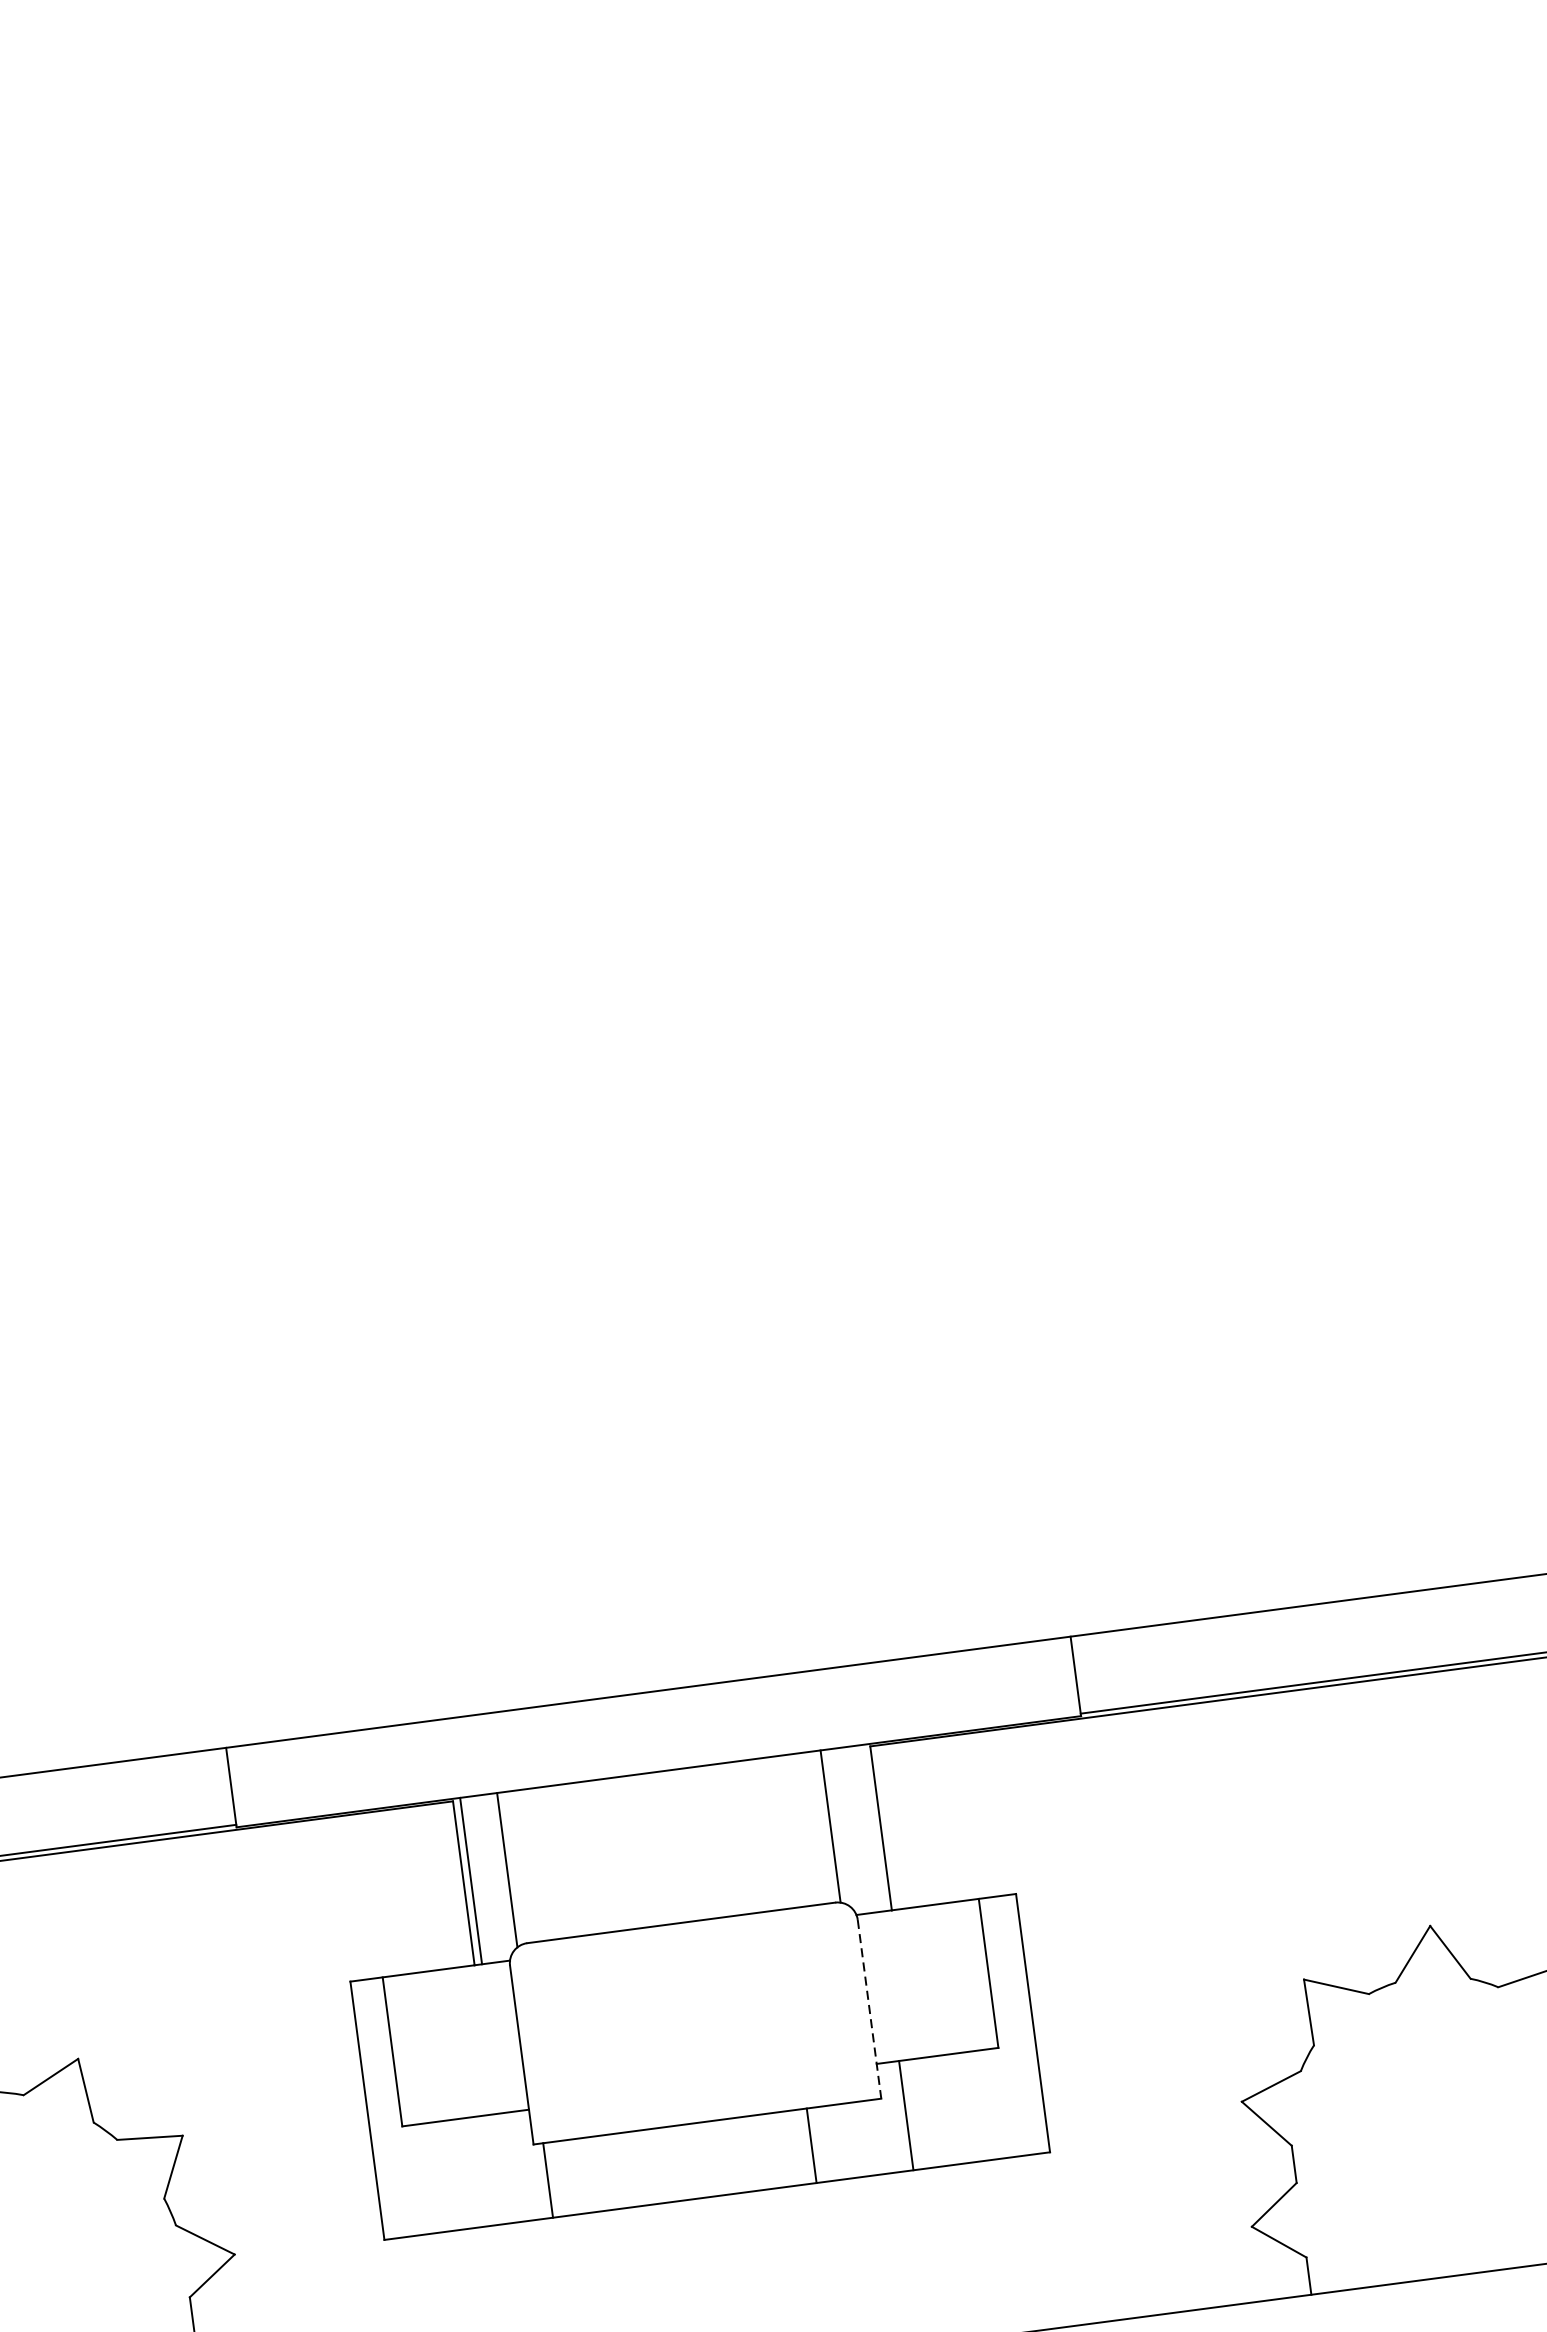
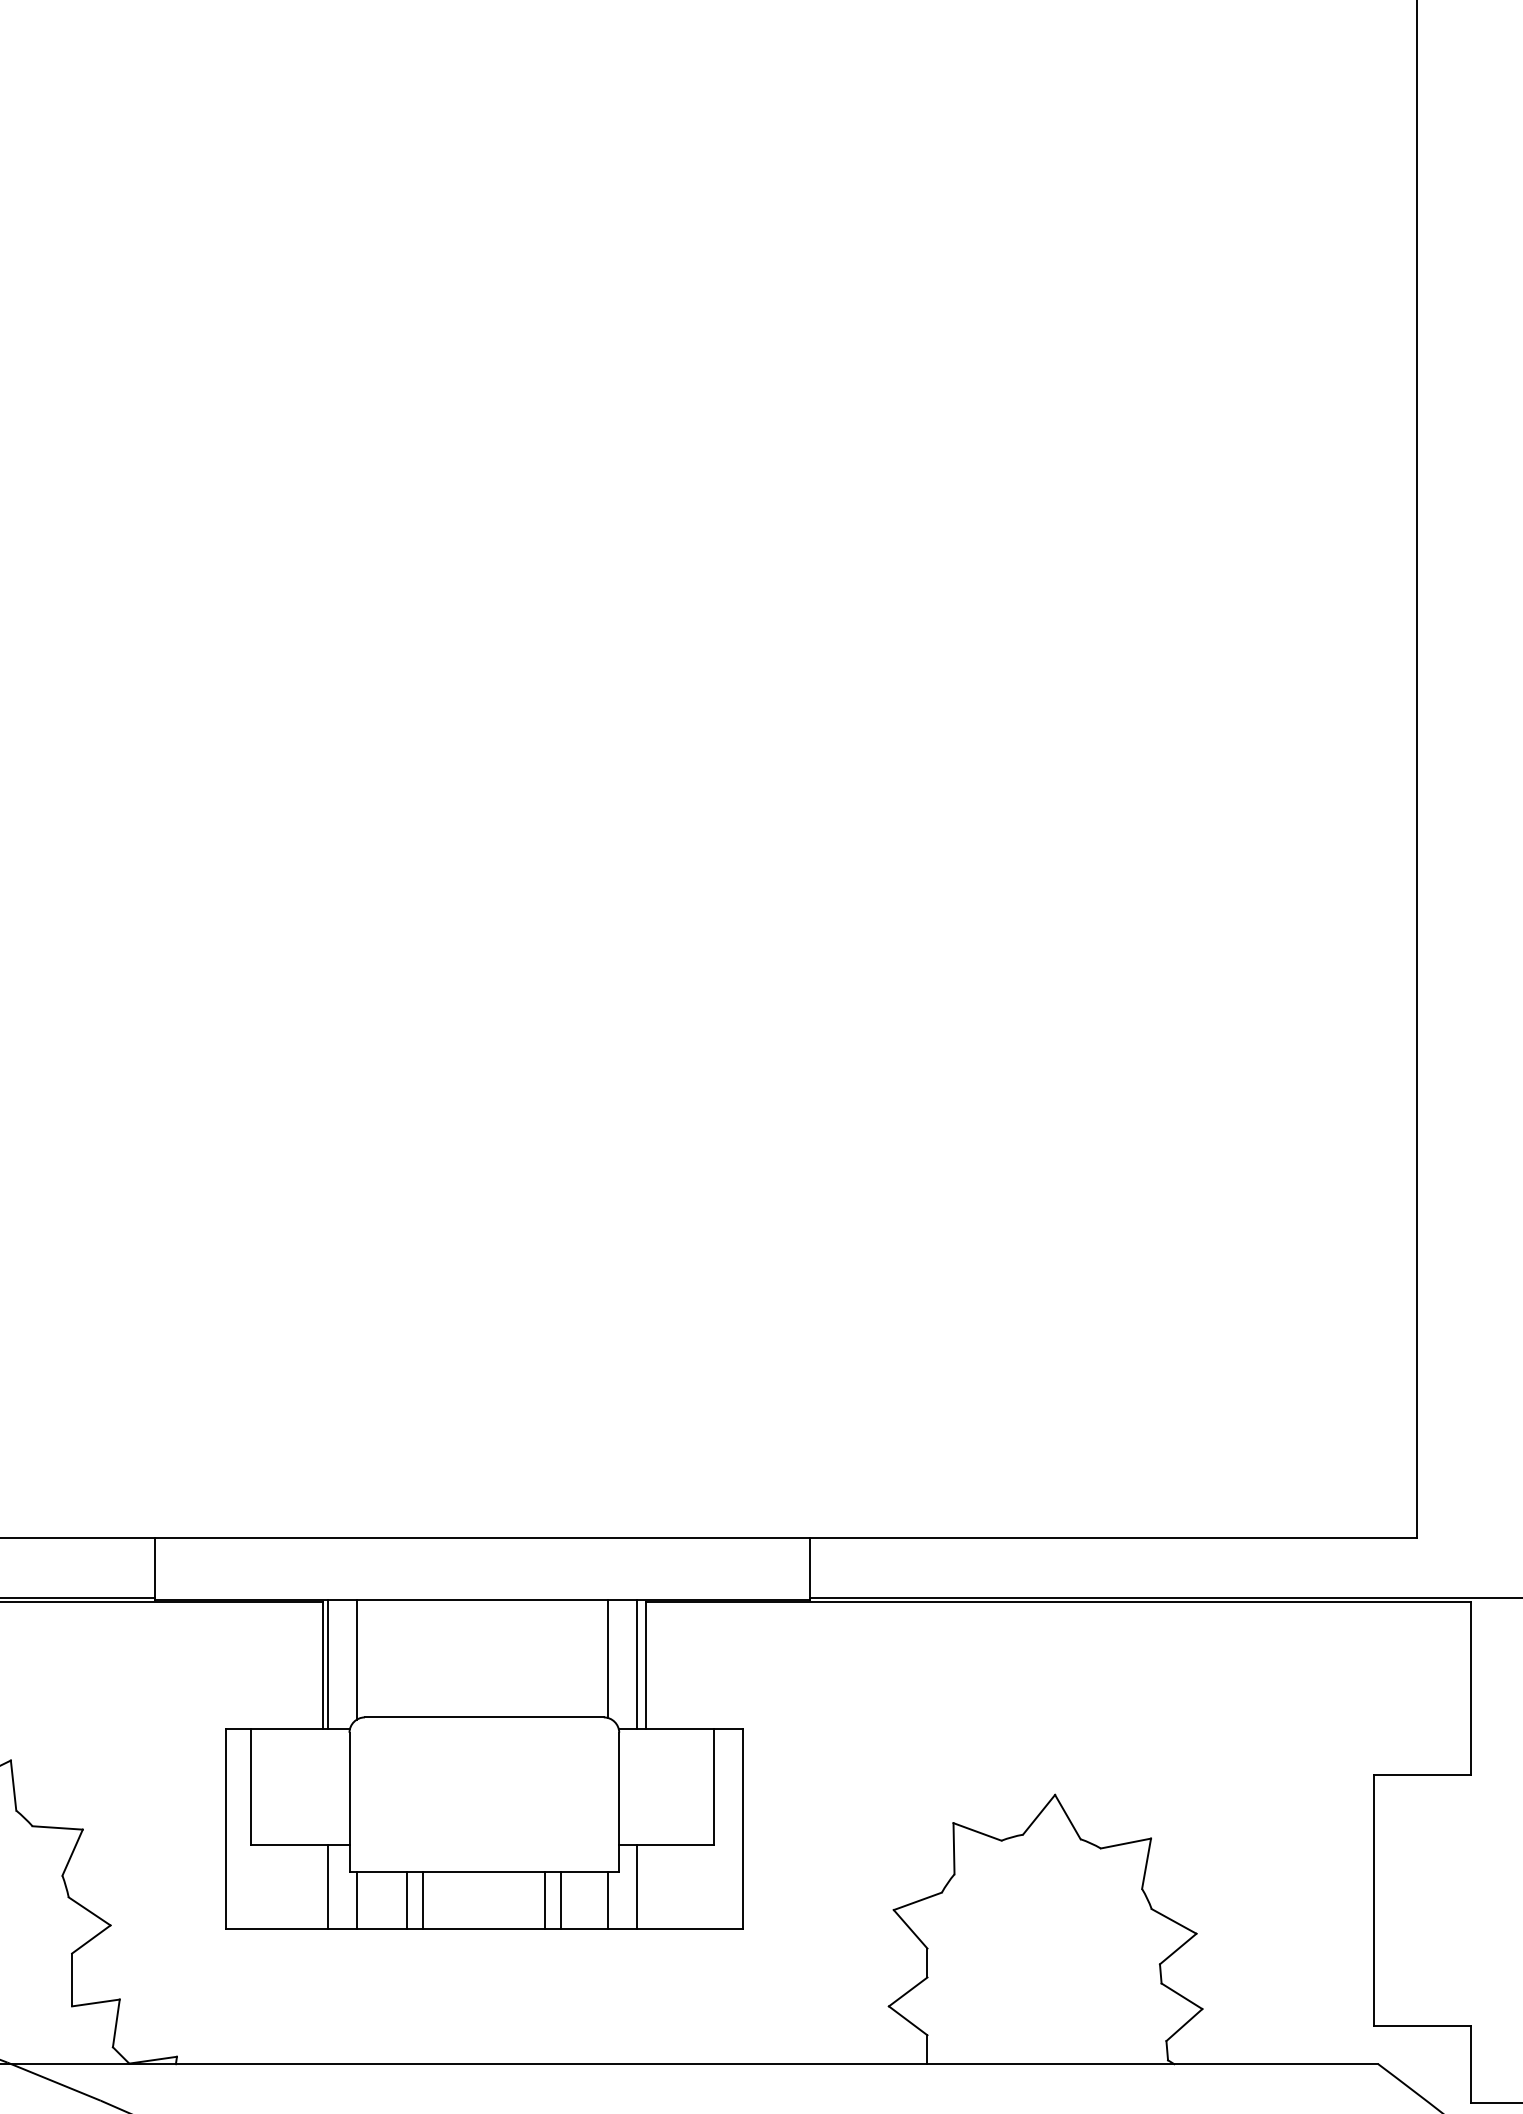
line: (868, 1827) -> (636, 1663), added
line: (869, 2009) -> (619, 1802), dashed -> solid
line: (871, 2138) -> (607, 1900), added
line: (791, 2148) -> (545, 1900), added
line: (509, 2167) -> (328, 1886), added
line: (633, 2169) -> (423, 1900), added
line: (613, 2171) -> (407, 1900), added

